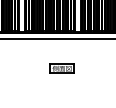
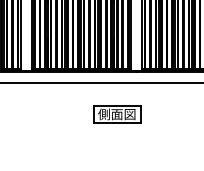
part: (61, 68) -> (115, 113), moved

